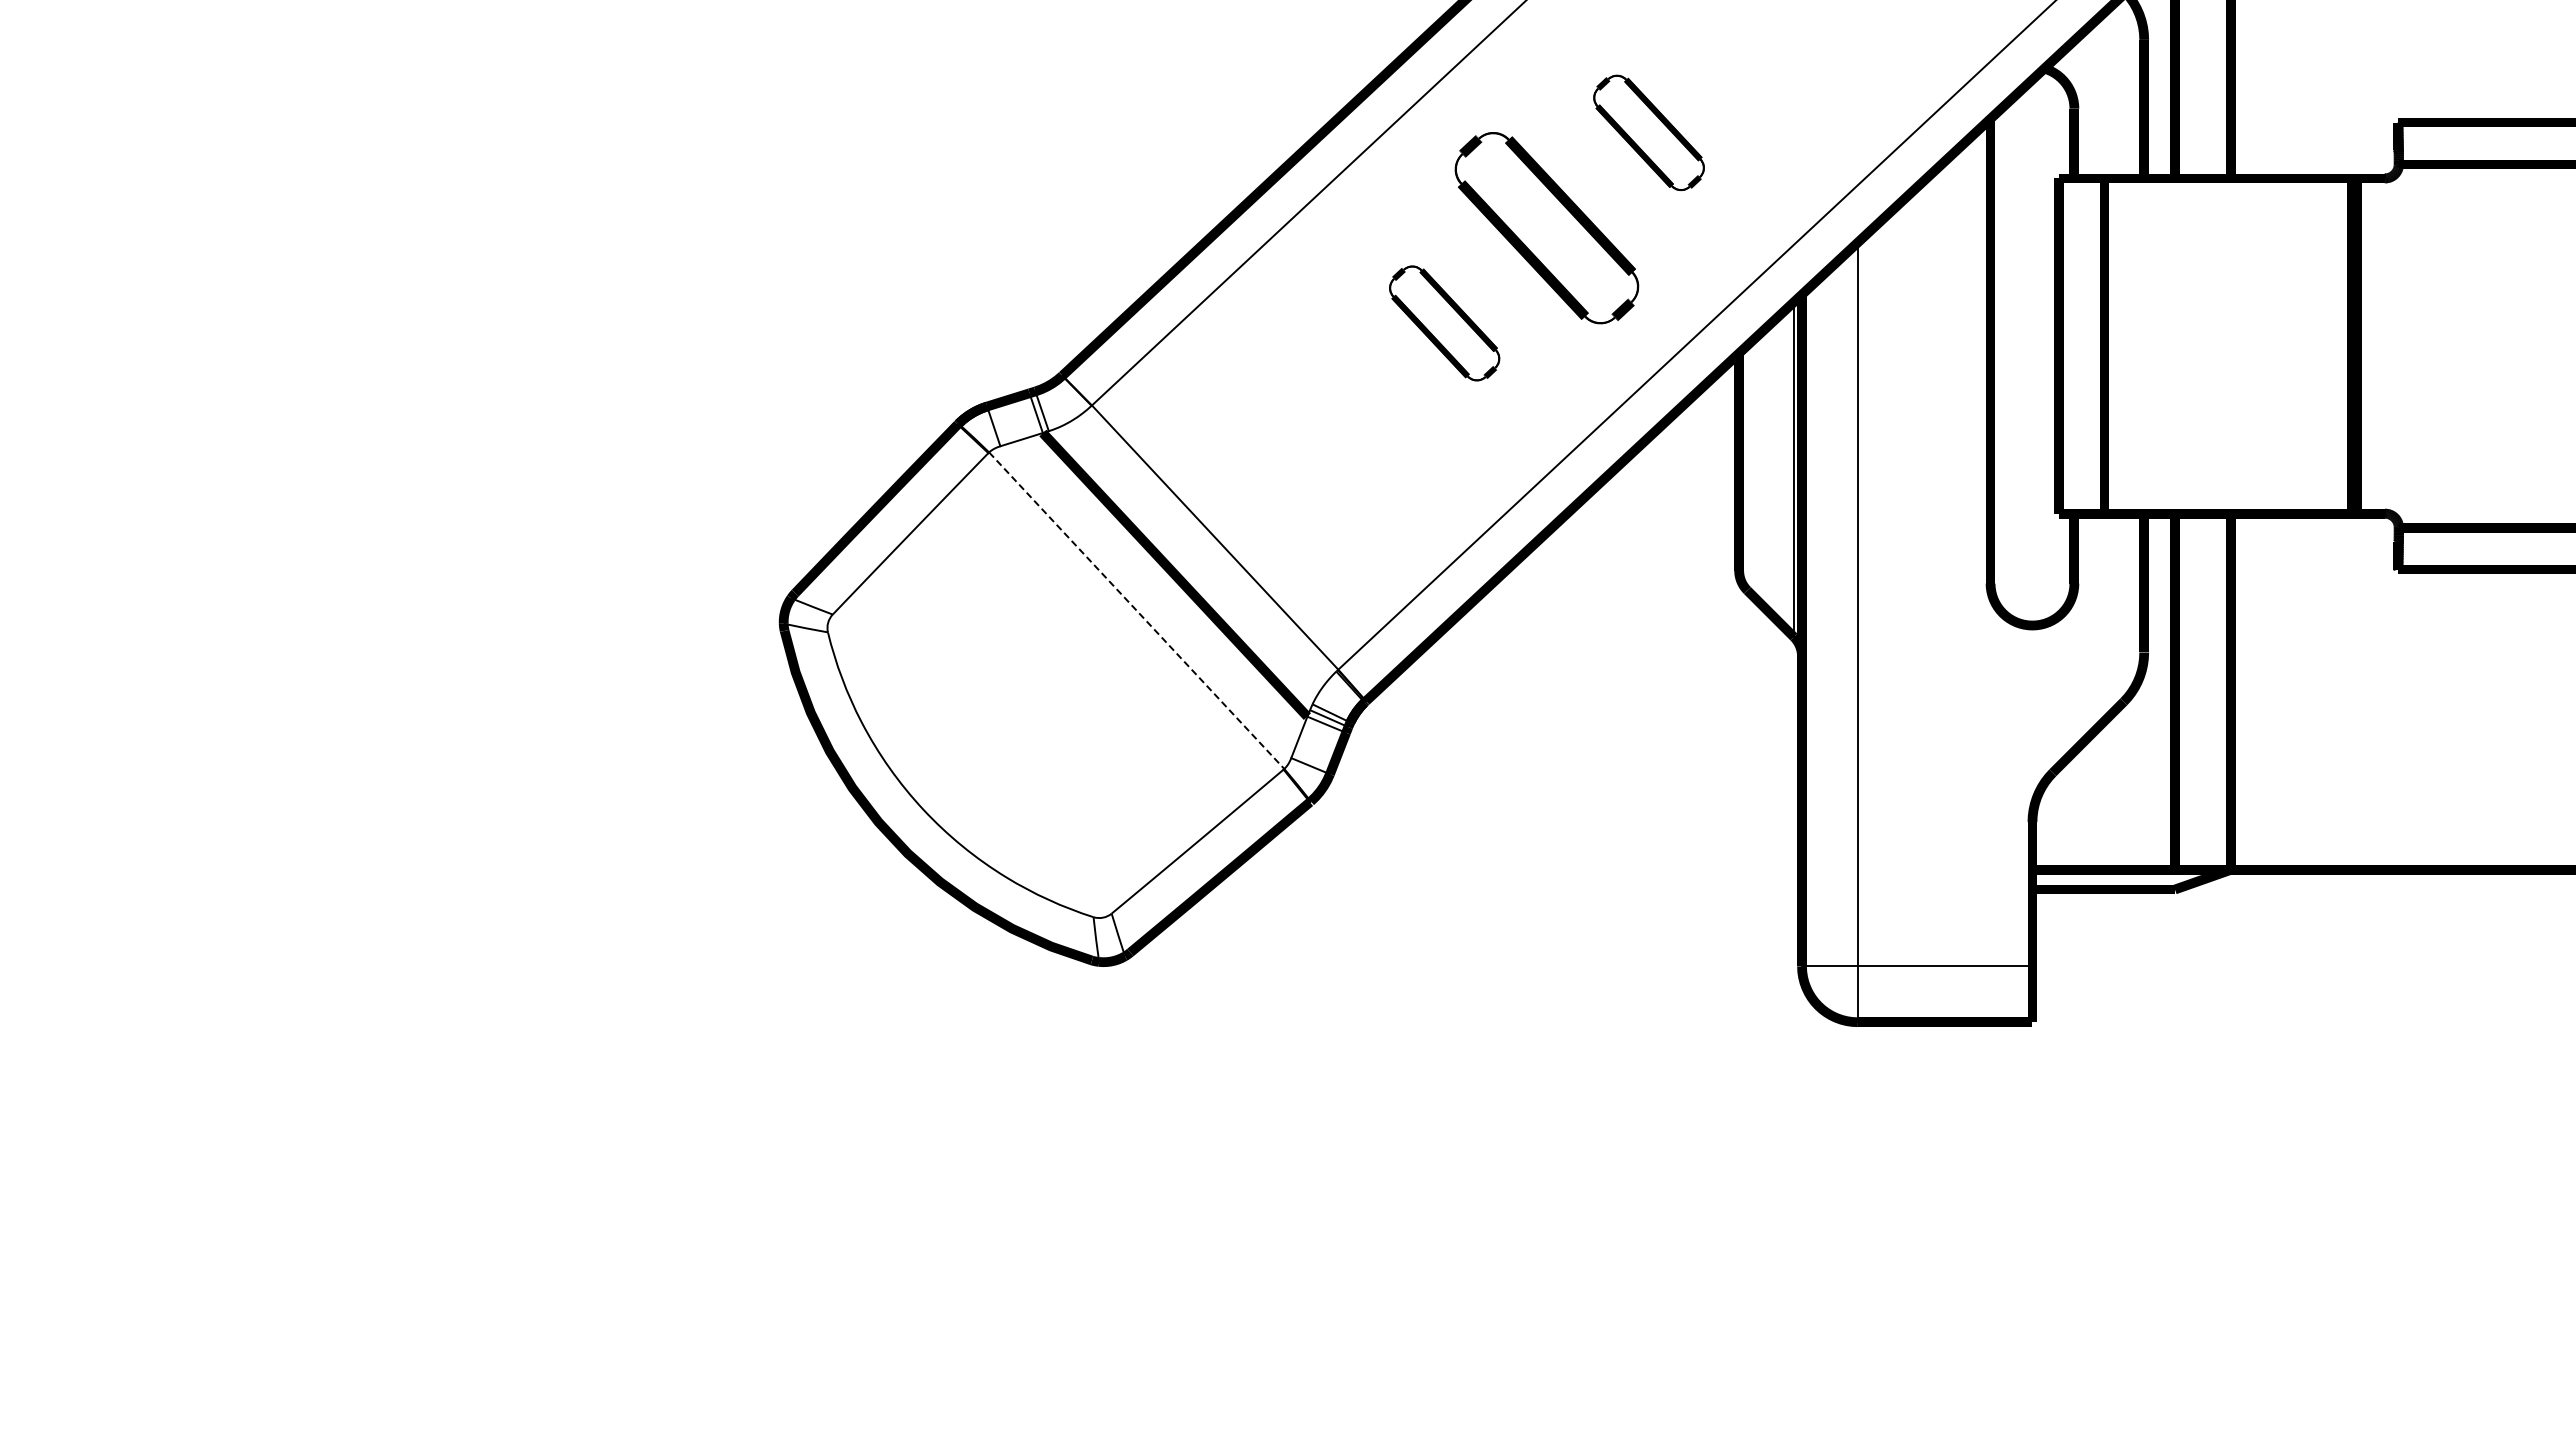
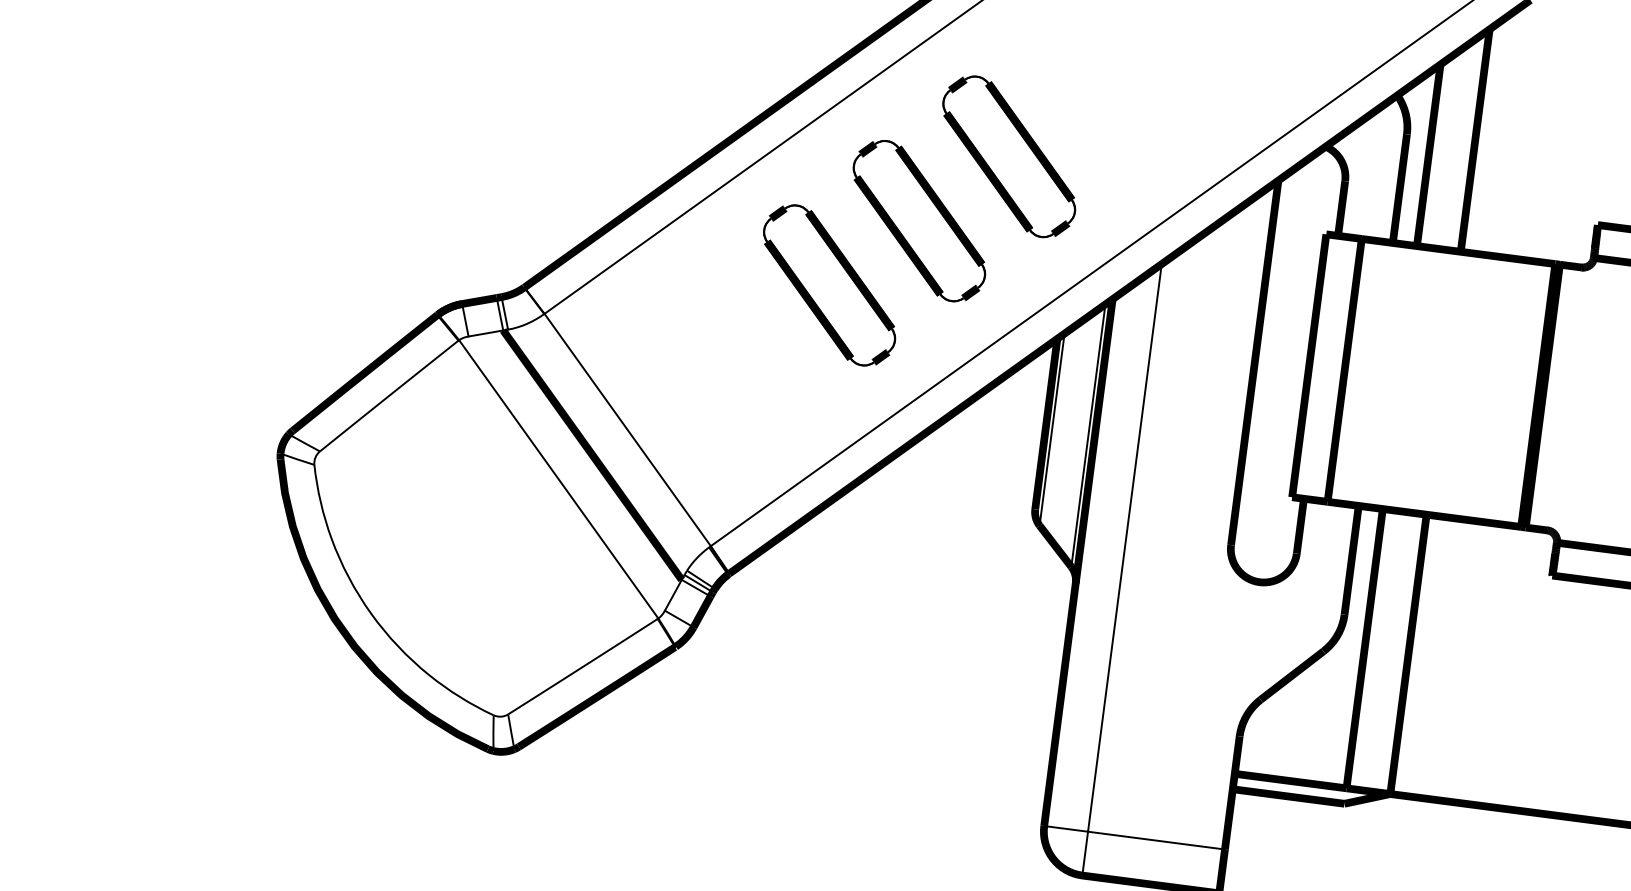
part: (1648, 132) -> (1008, 156), size x1.67
part: (1444, 323) -> (829, 285), size x1.67
line: (1747, 467) -> (1052, 429), added
line: (1137, 611) -> (559, 480), dashed -> solid

